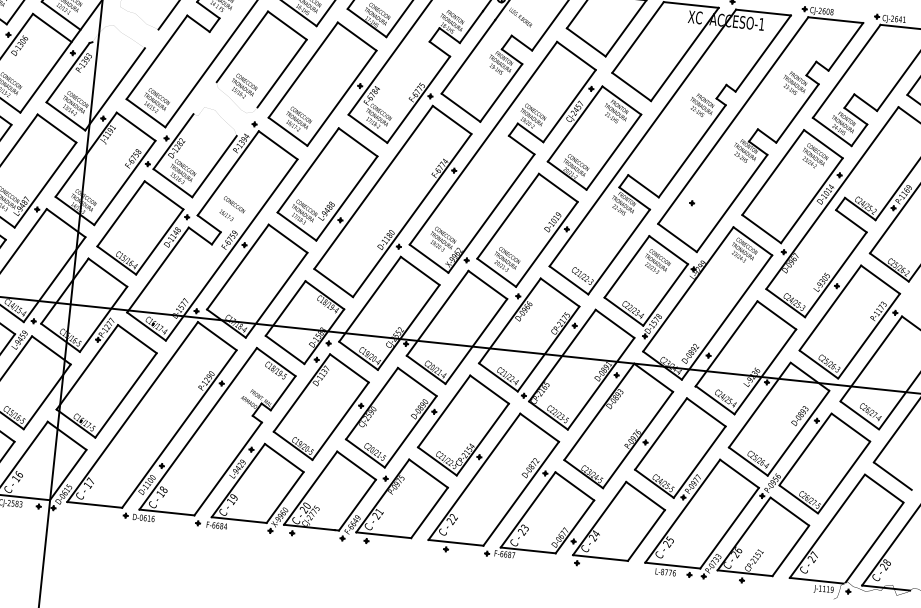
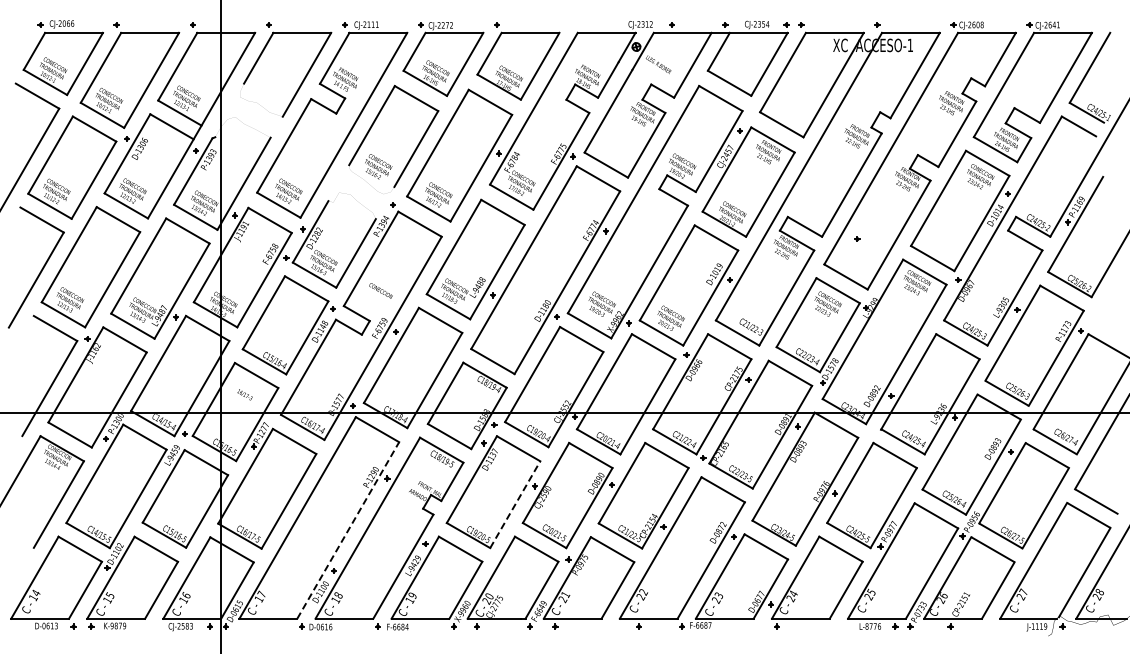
text: (226, 215) -> (244, 394), moved
line: (340, 421) -> (515, 504), solid -> dashed
line: (179, 429) -> (348, 530), solid -> dashed

